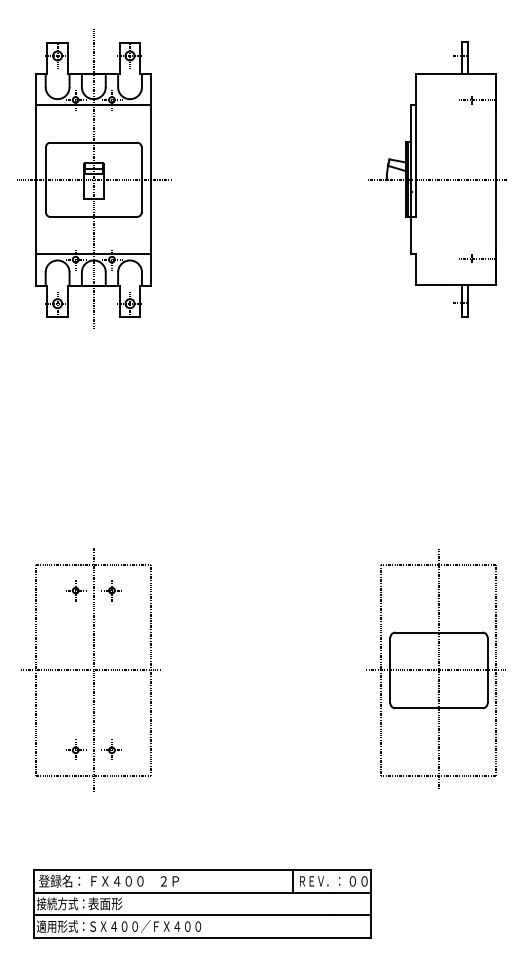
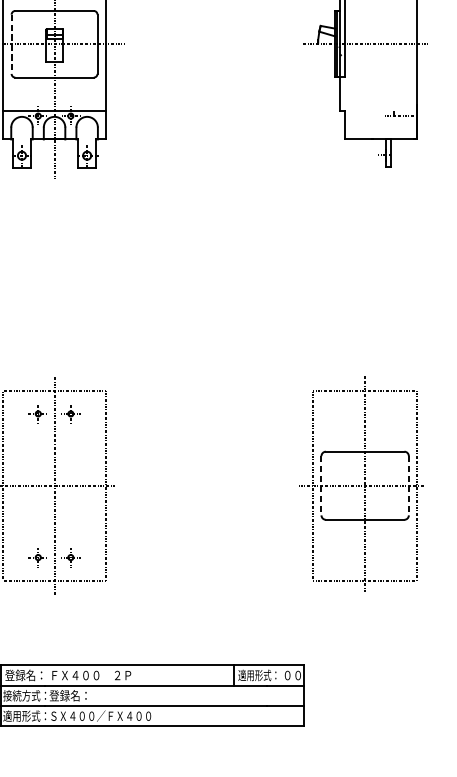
line: (46, 179) -> (11, 43), solid -> dashed
line: (390, 670) -> (321, 485), solid -> dashed
line: (487, 670) -> (408, 485), solid -> dashed
text: (316, 880) -> (254, 674), ＲＥＶ．： -> 適用形式：
text: (108, 903) -> (67, 695), 表面形 -> 登録名：

